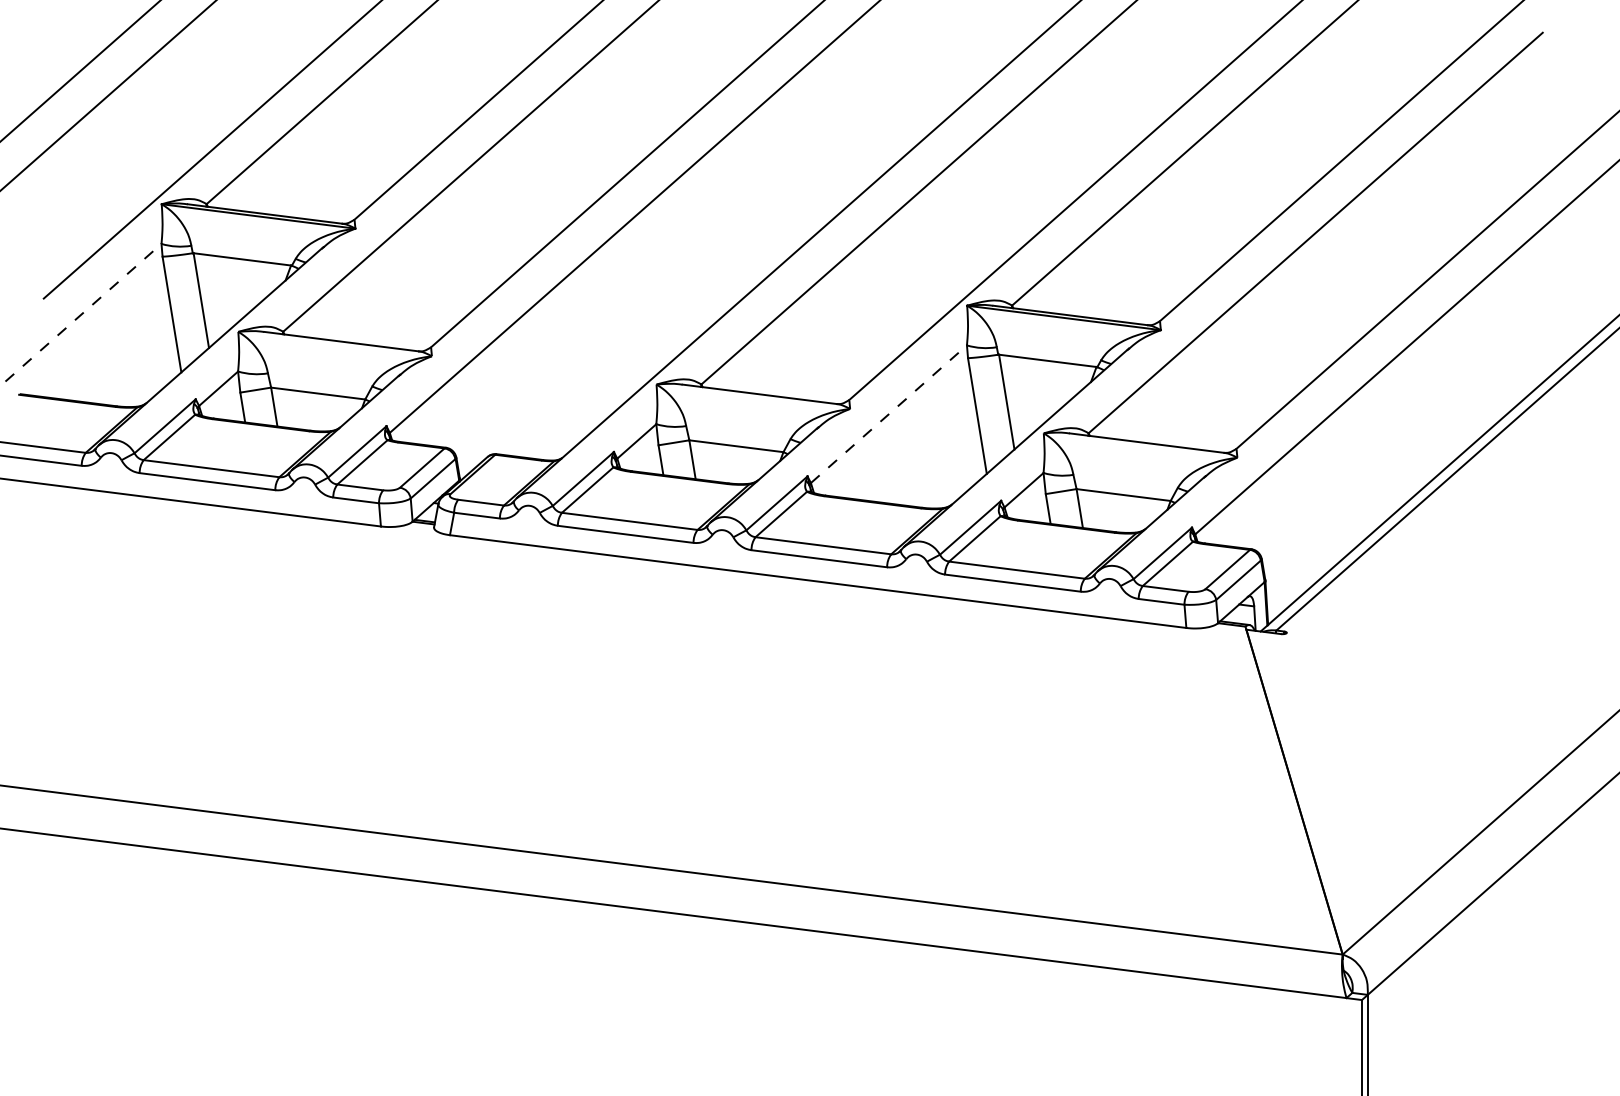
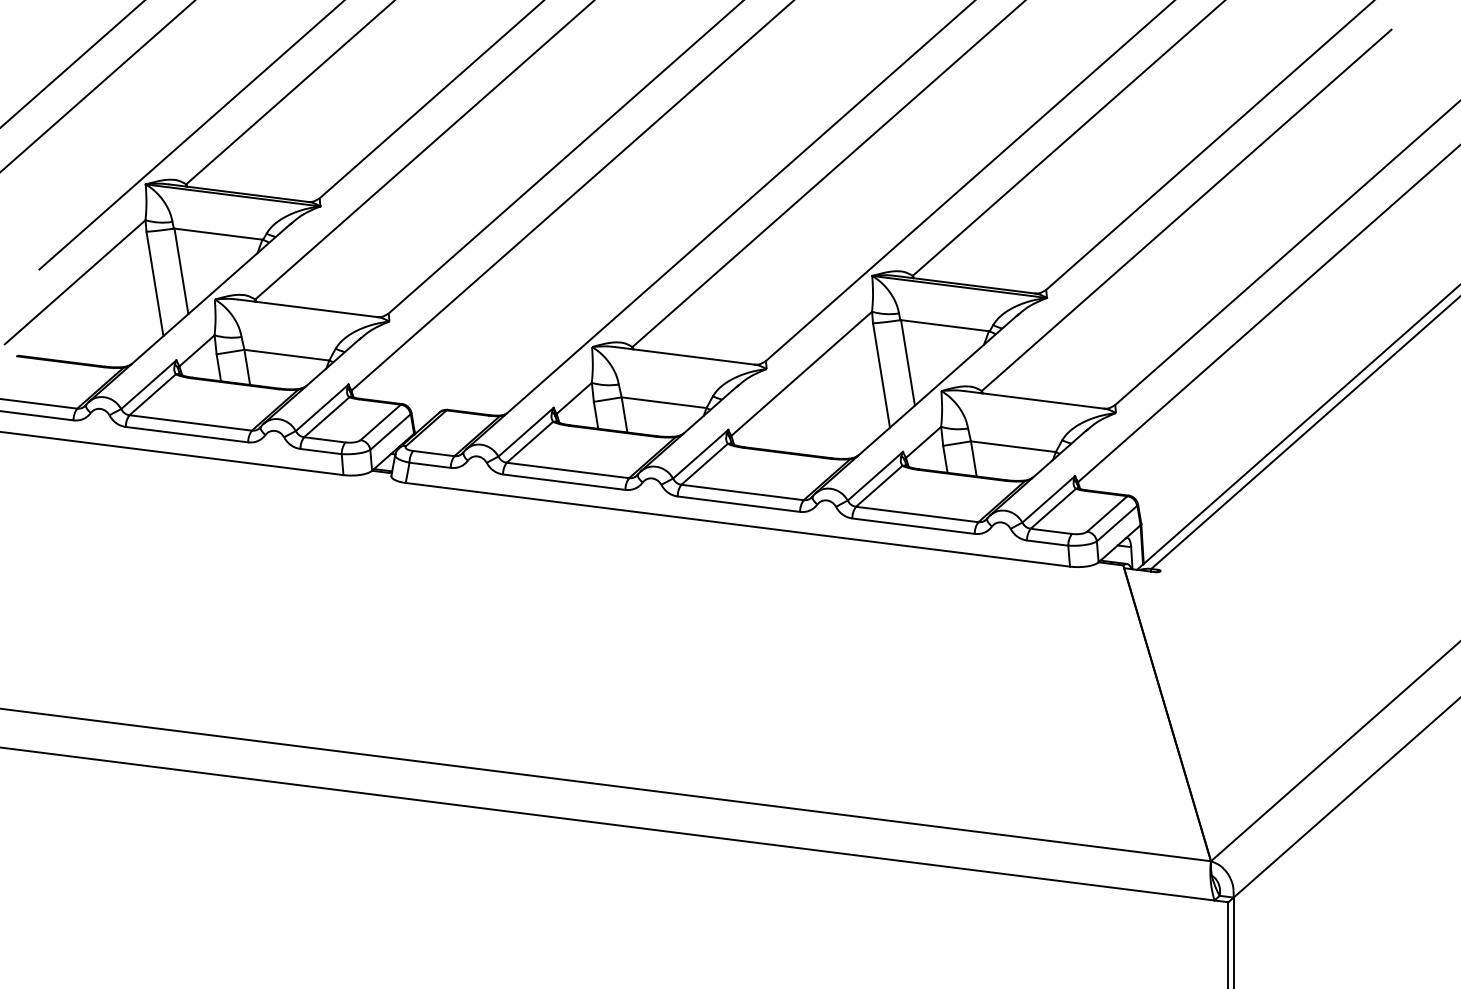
line: (83, 312) -> (75, 282), dashed -> solid
line: (888, 413) -> (801, 373), dashed -> solid

